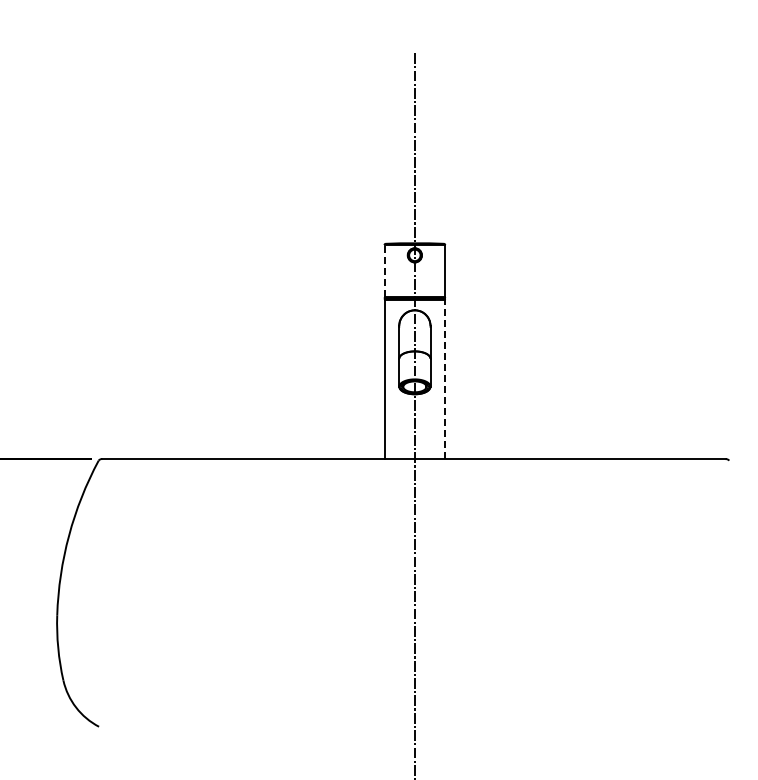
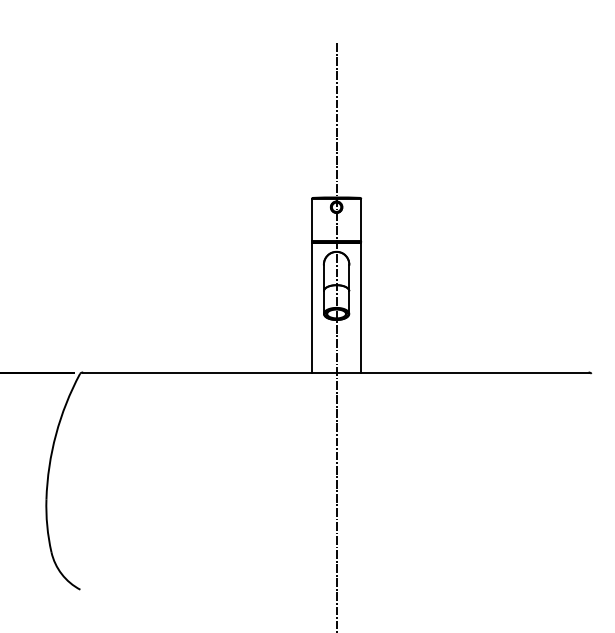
line: (384, 270) -> (311, 219), dashed -> solid
line: (445, 379) -> (361, 307), dashed -> solid

